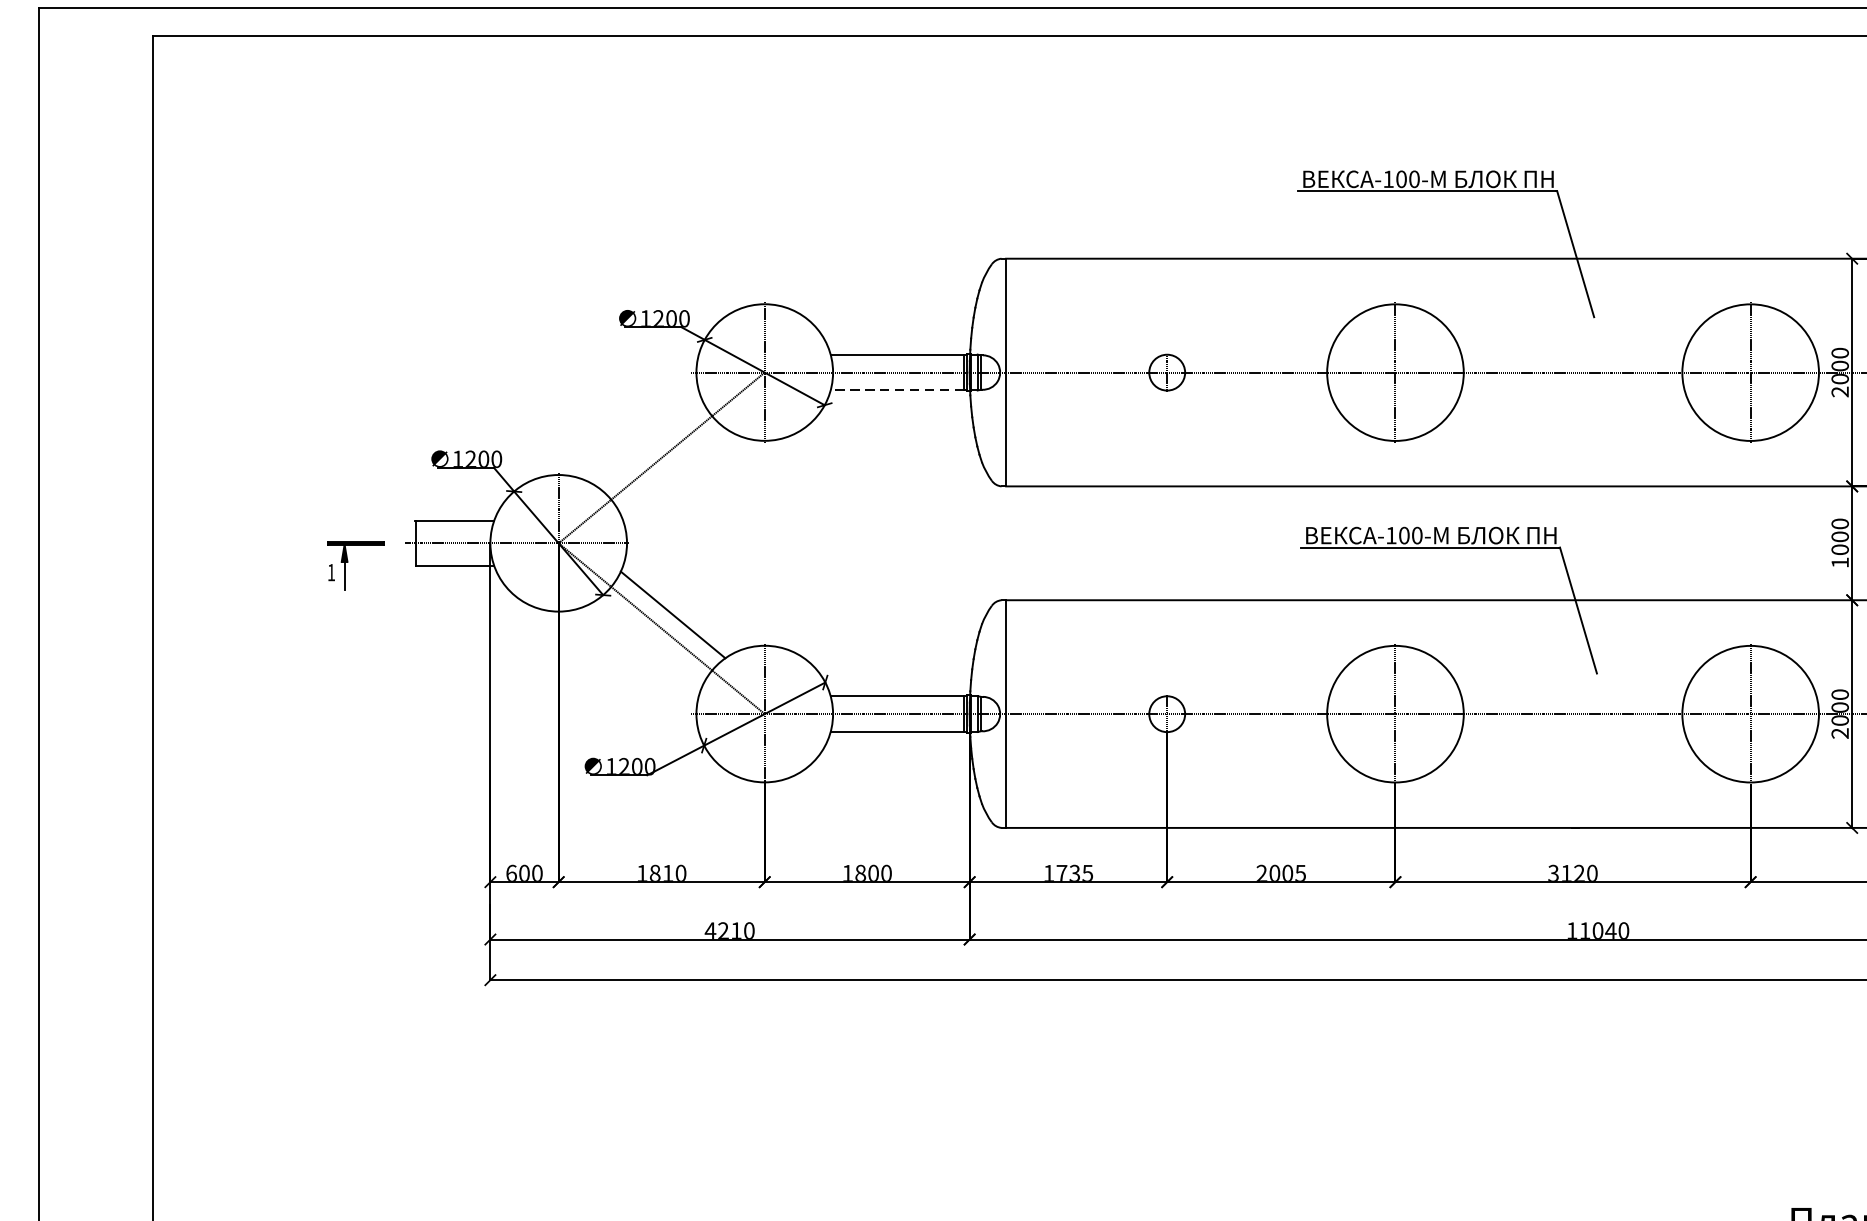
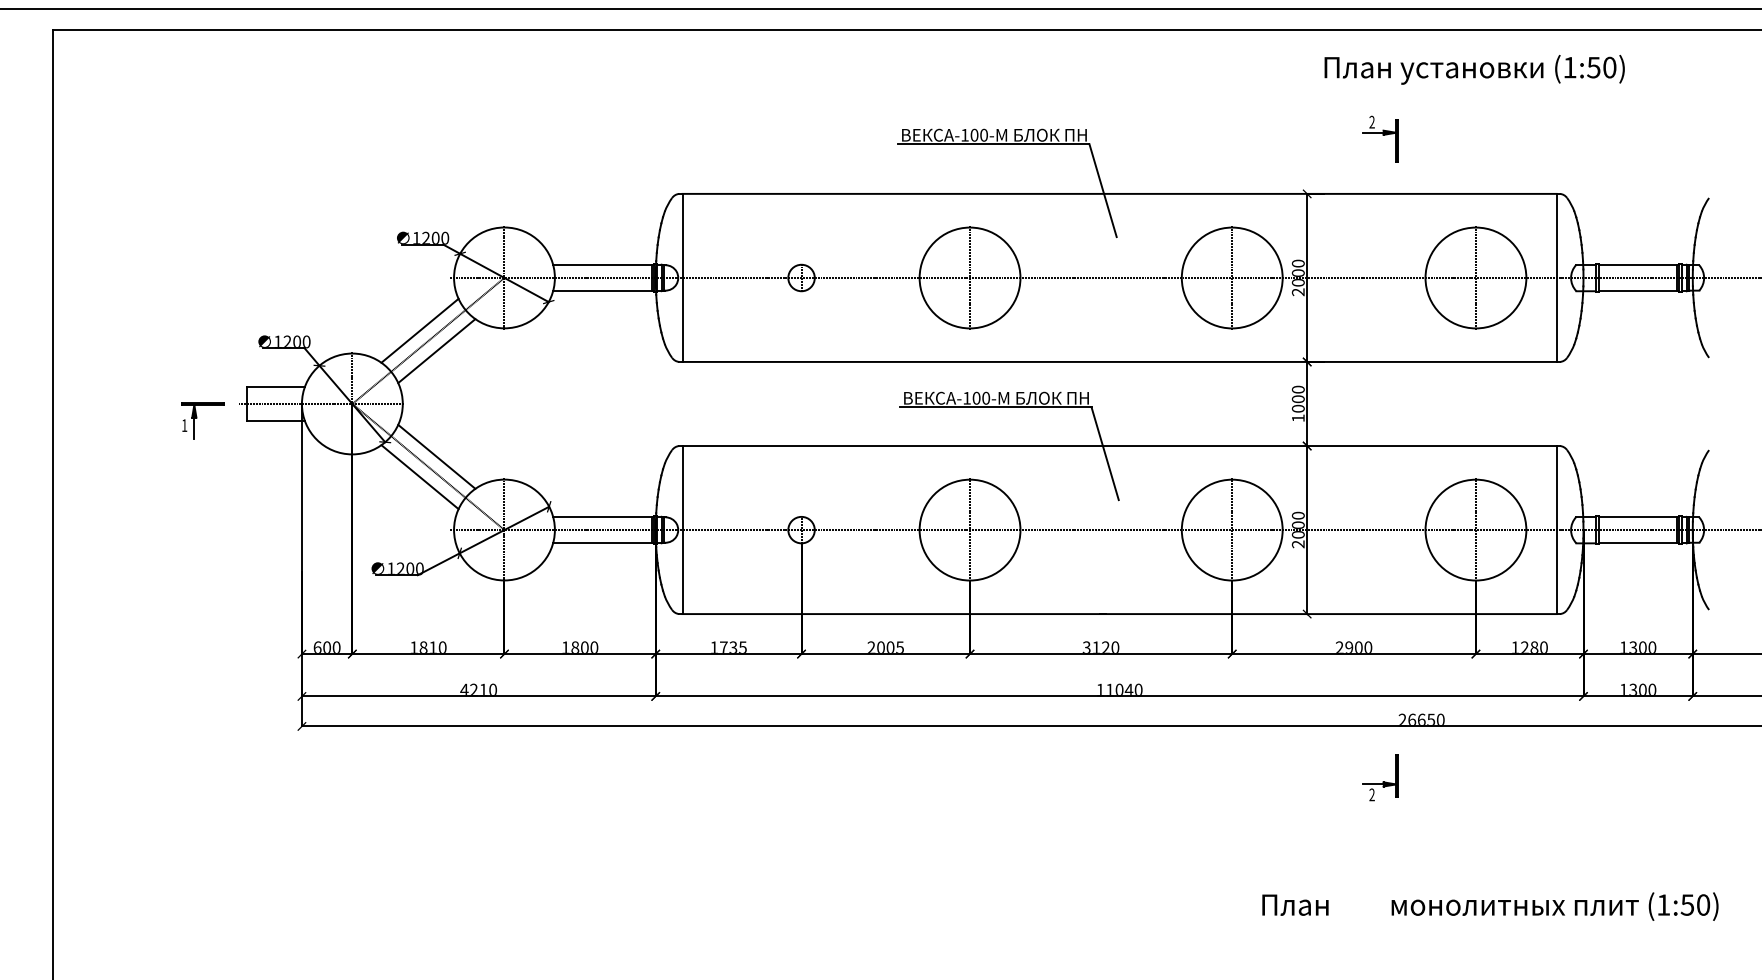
line: (896, 390) -> (601, 291), dashed -> solid
line: (649, 443) -> (419, 330), added
line: (672, 472) -> (436, 351), added
line: (649, 642) -> (419, 477), added

